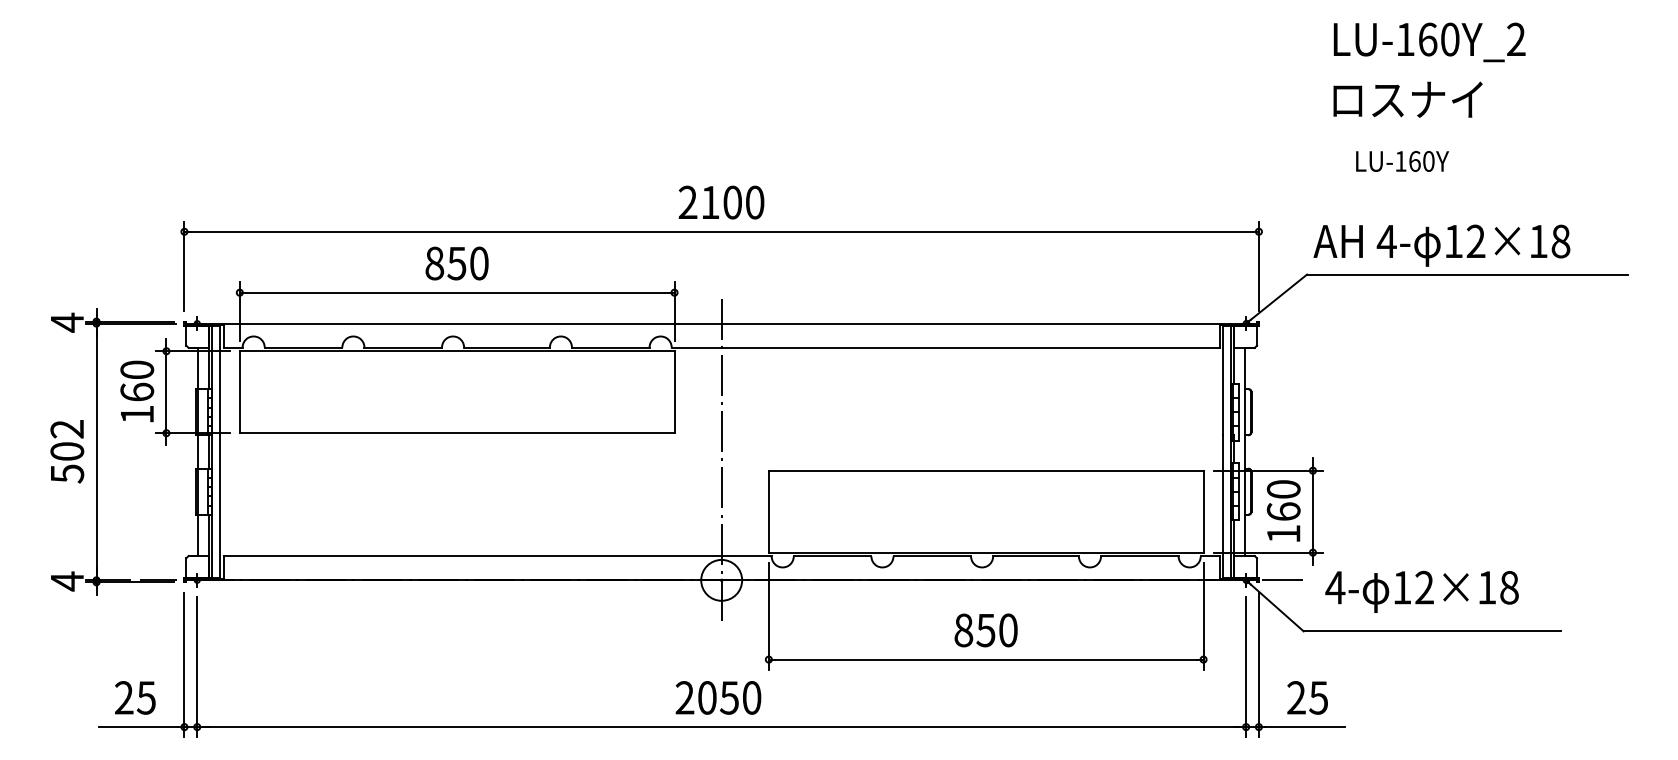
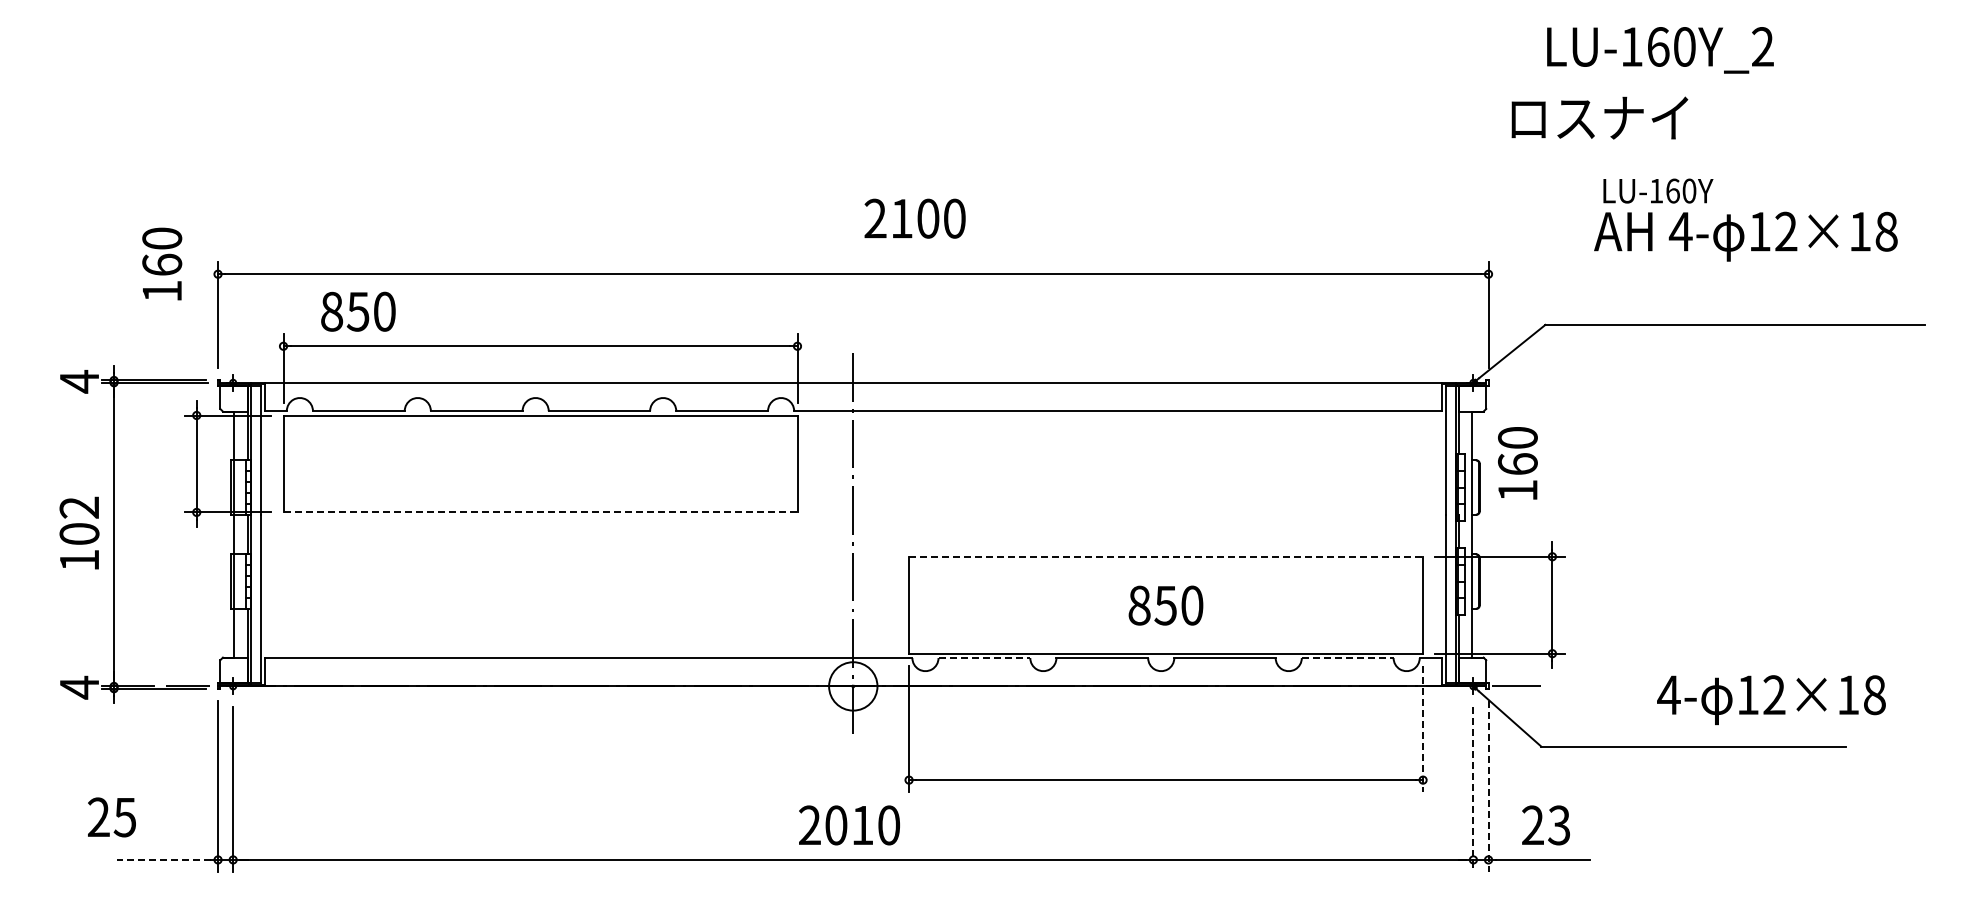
text: (1429, 42) -> (1660, 50), moved
text: (1407, 99) -> (1599, 117), moved
text: (721, 202) -> (914, 218), moved
text: (1441, 245) -> (1745, 236), moved
text: (457, 263) -> (358, 311), moved
text: (137, 390) -> (162, 263), moved
line: (458, 433) -> (541, 512), solid -> dashed
line: (986, 470) -> (1166, 556), solid -> dashed
text: (67, 473) -> (79, 560), 502 -> 102
text: (1283, 511) -> (1517, 463), moved
line: (832, 556) -> (984, 658), solid -> dashed
line: (1139, 556) -> (1347, 658), solid -> dashed
text: (1422, 592) -> (1771, 700), moved
line: (1203, 616) -> (1423, 729), solid -> dashed
text: (985, 630) -> (1165, 605), moved
line: (1258, 665) -> (1488, 786), solid -> dashed
line: (1246, 667) -> (1473, 789), solid -> dashed
text: (134, 697) -> (111, 817), moved
text: (729, 697) -> (862, 825), 2050 -> 2010
text: (1318, 697) -> (1559, 824), 25 -> 23
line: (138, 726) -> (163, 859), solid -> dashed

